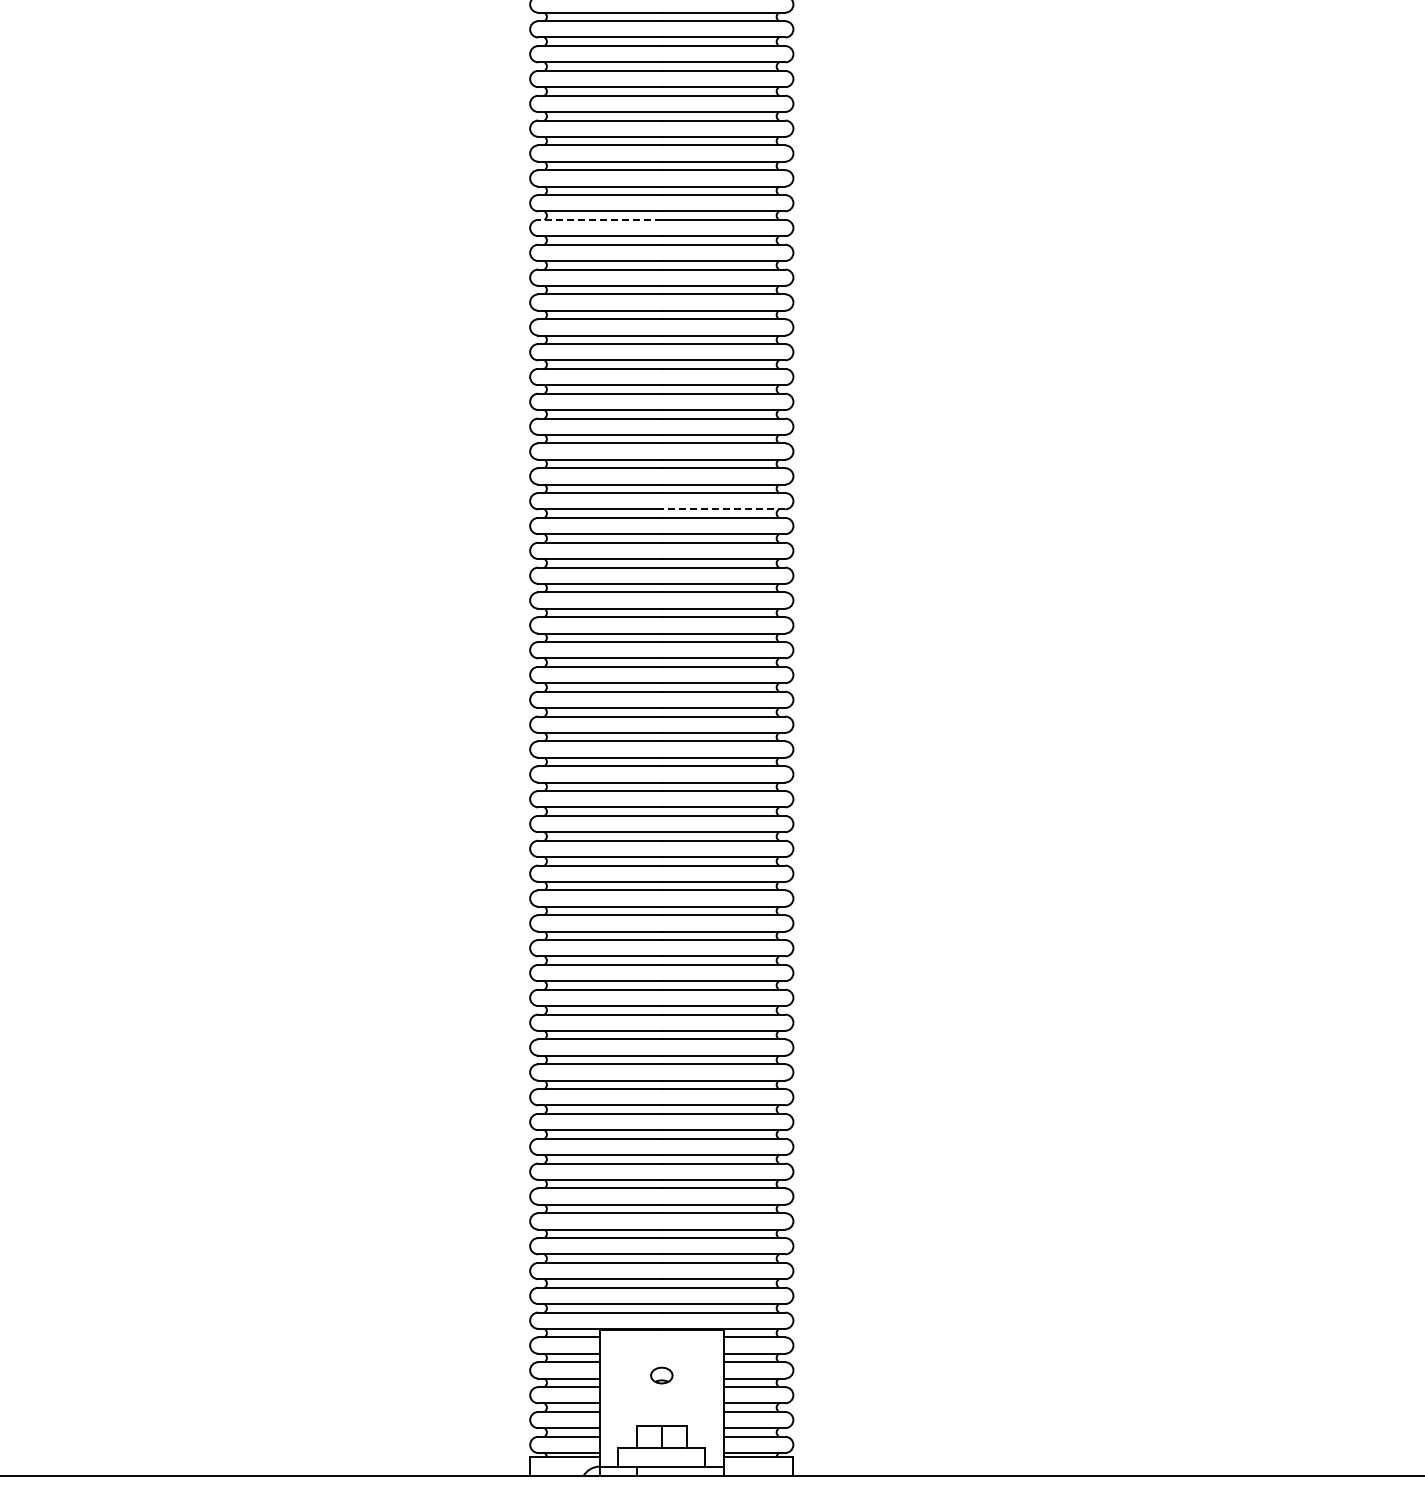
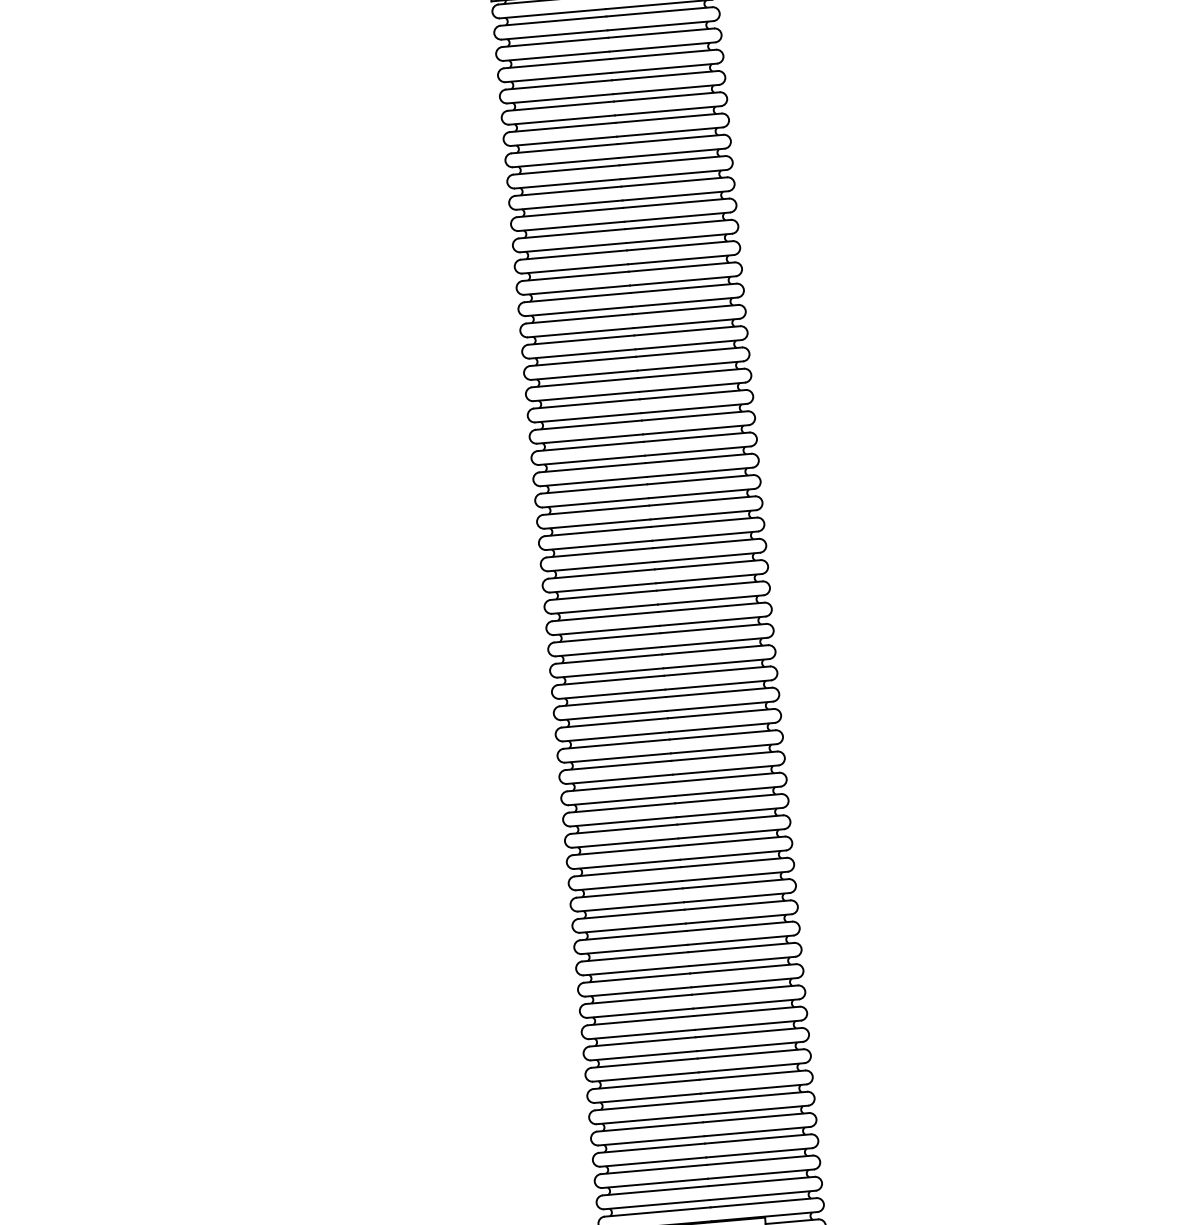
line: (600, 219) -> (576, 275), dashed -> solid
line: (723, 509) -> (703, 515), dashed -> solid

